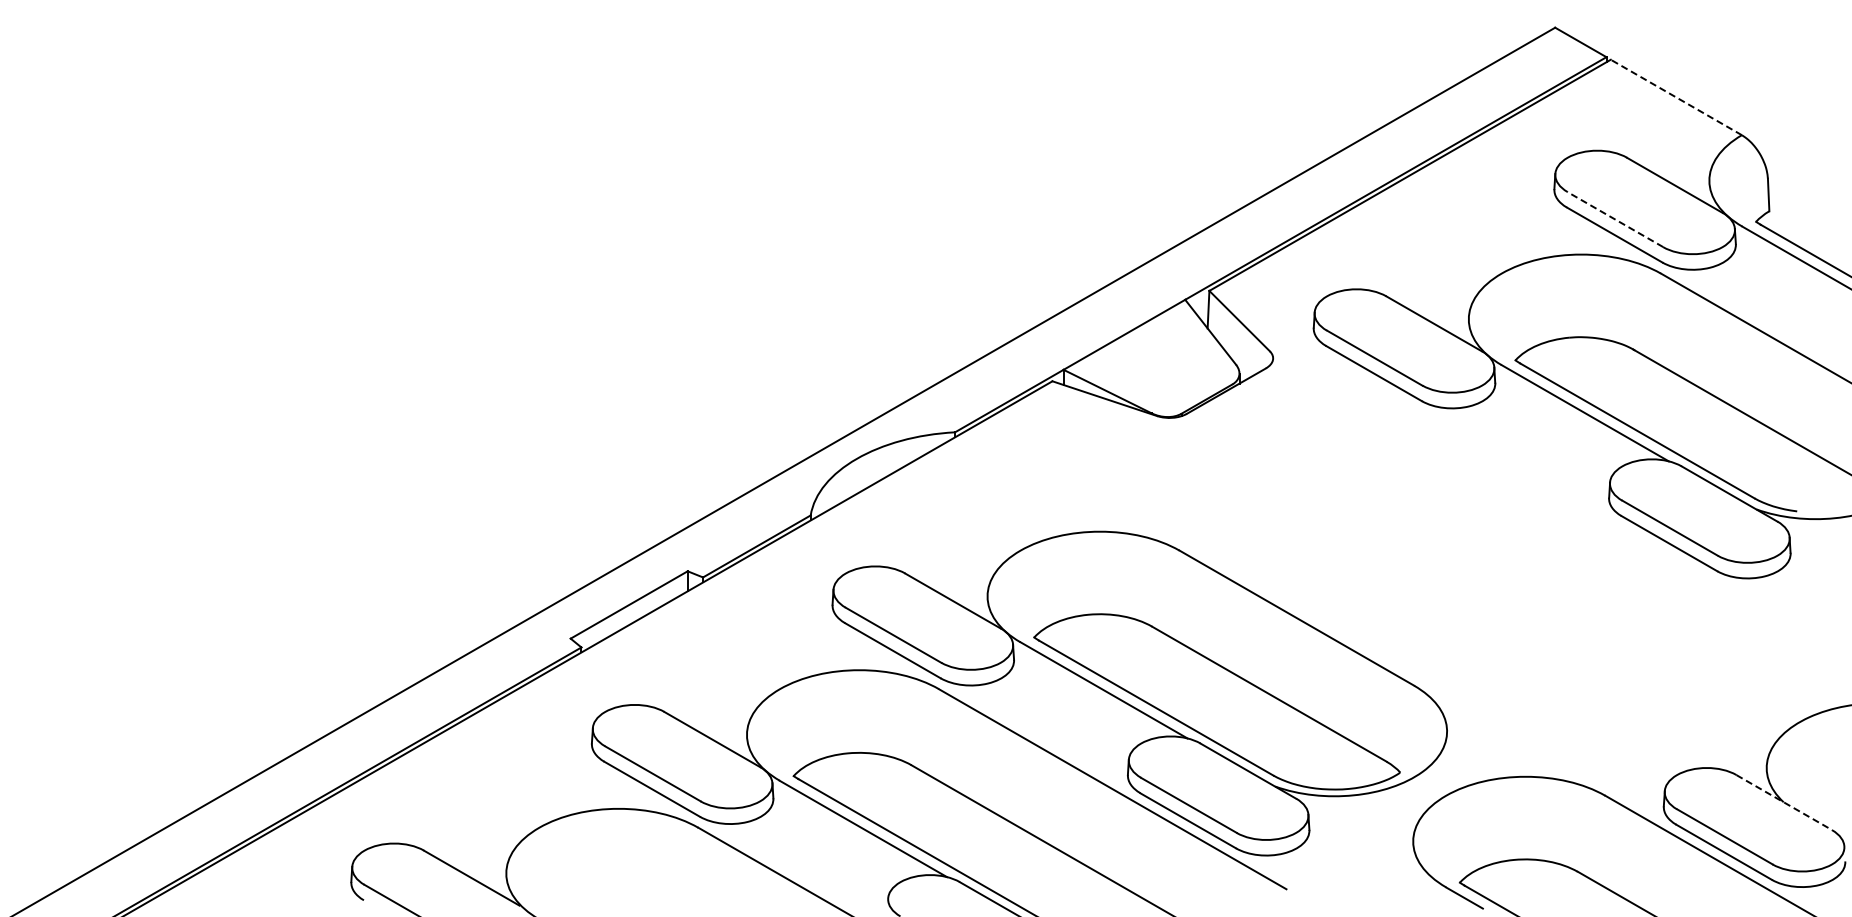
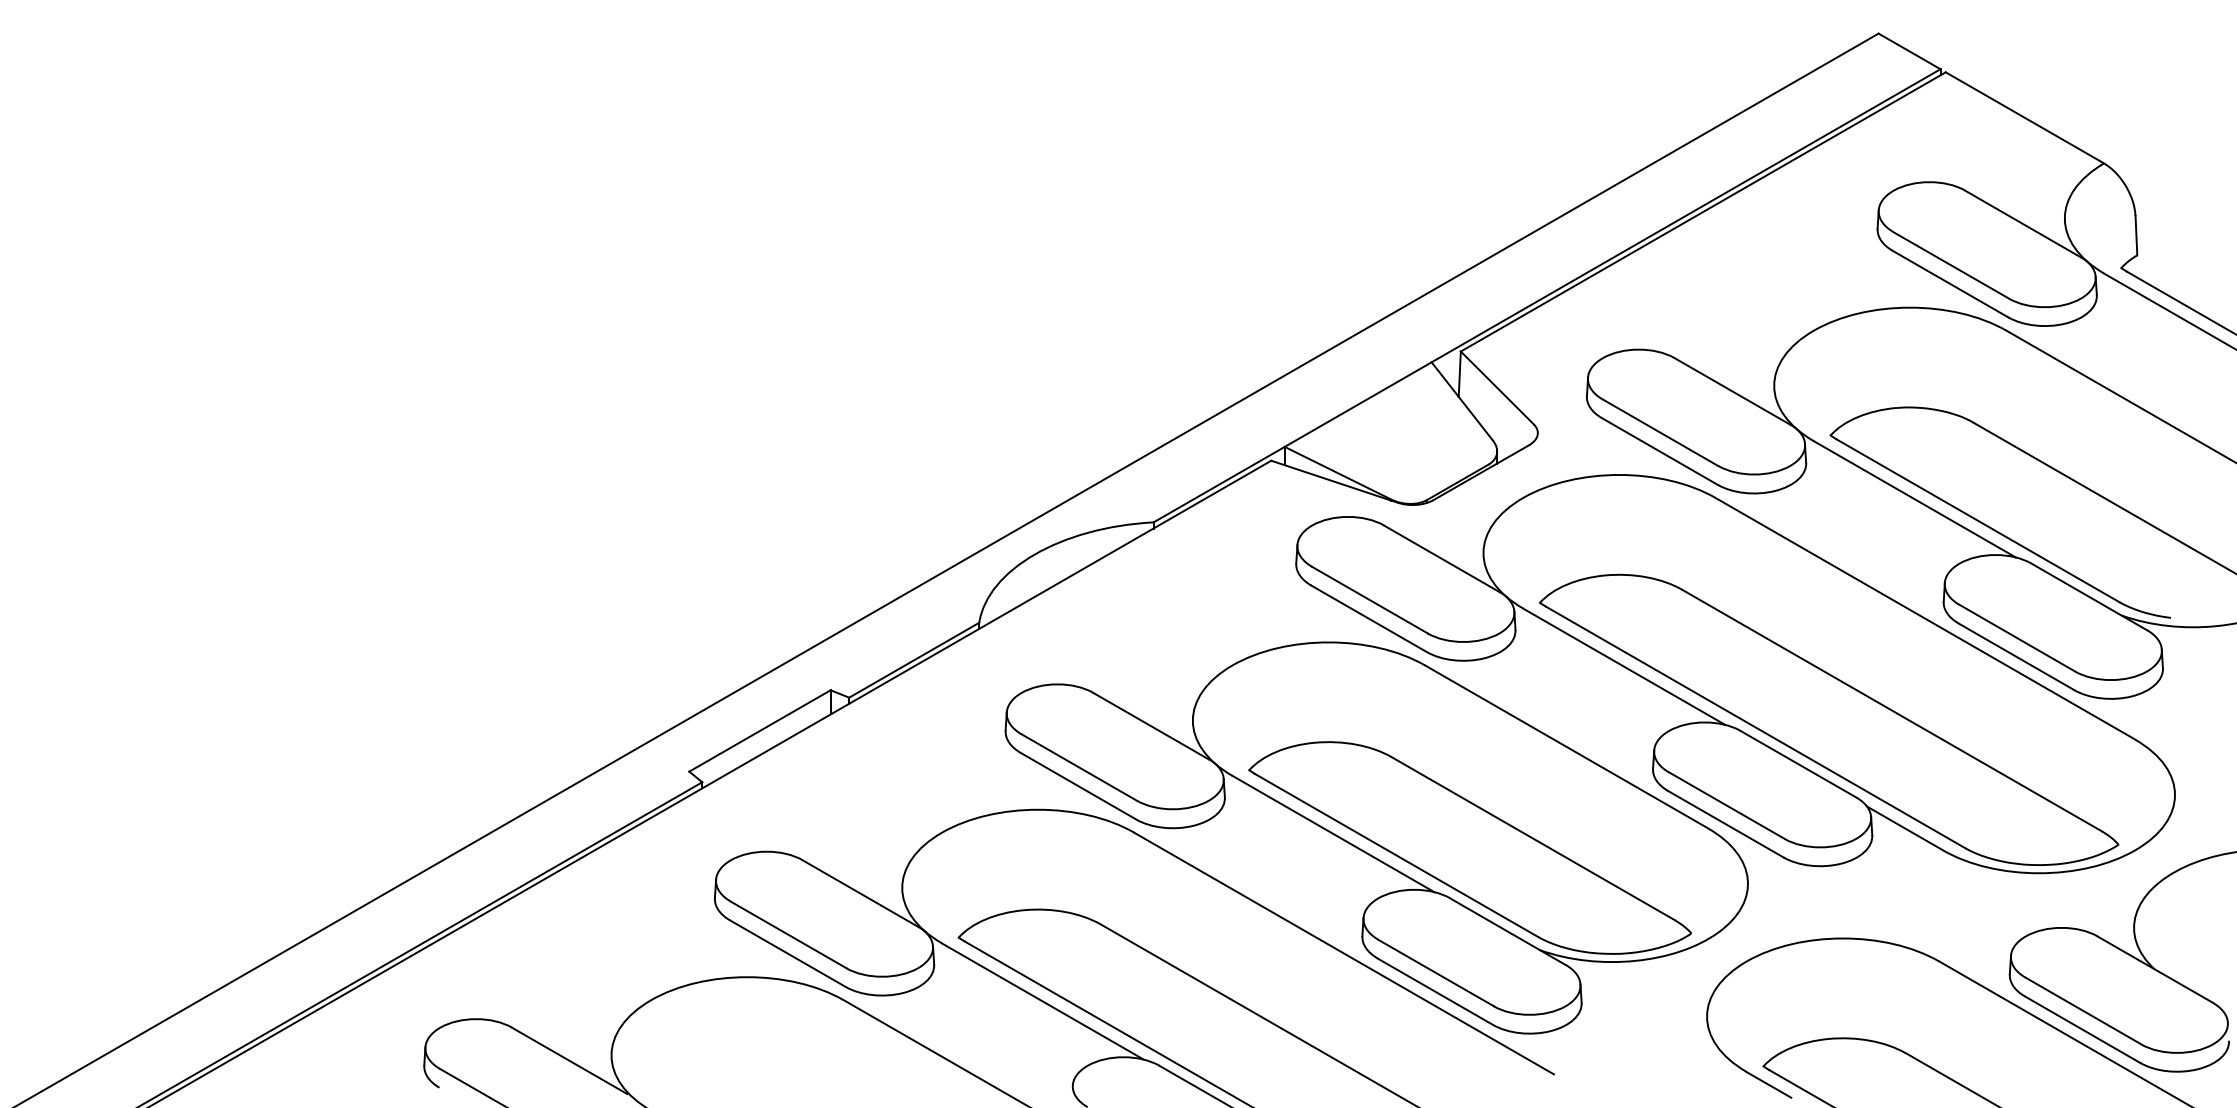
line: (1676, 97) -> (2025, 117), dashed -> solid
line: (1614, 219) -> (1950, 265), dashed -> solid
part: (1436, 557) -> (1735, 673), added
line: (1784, 802) -> (2155, 969), dashed -> solid

